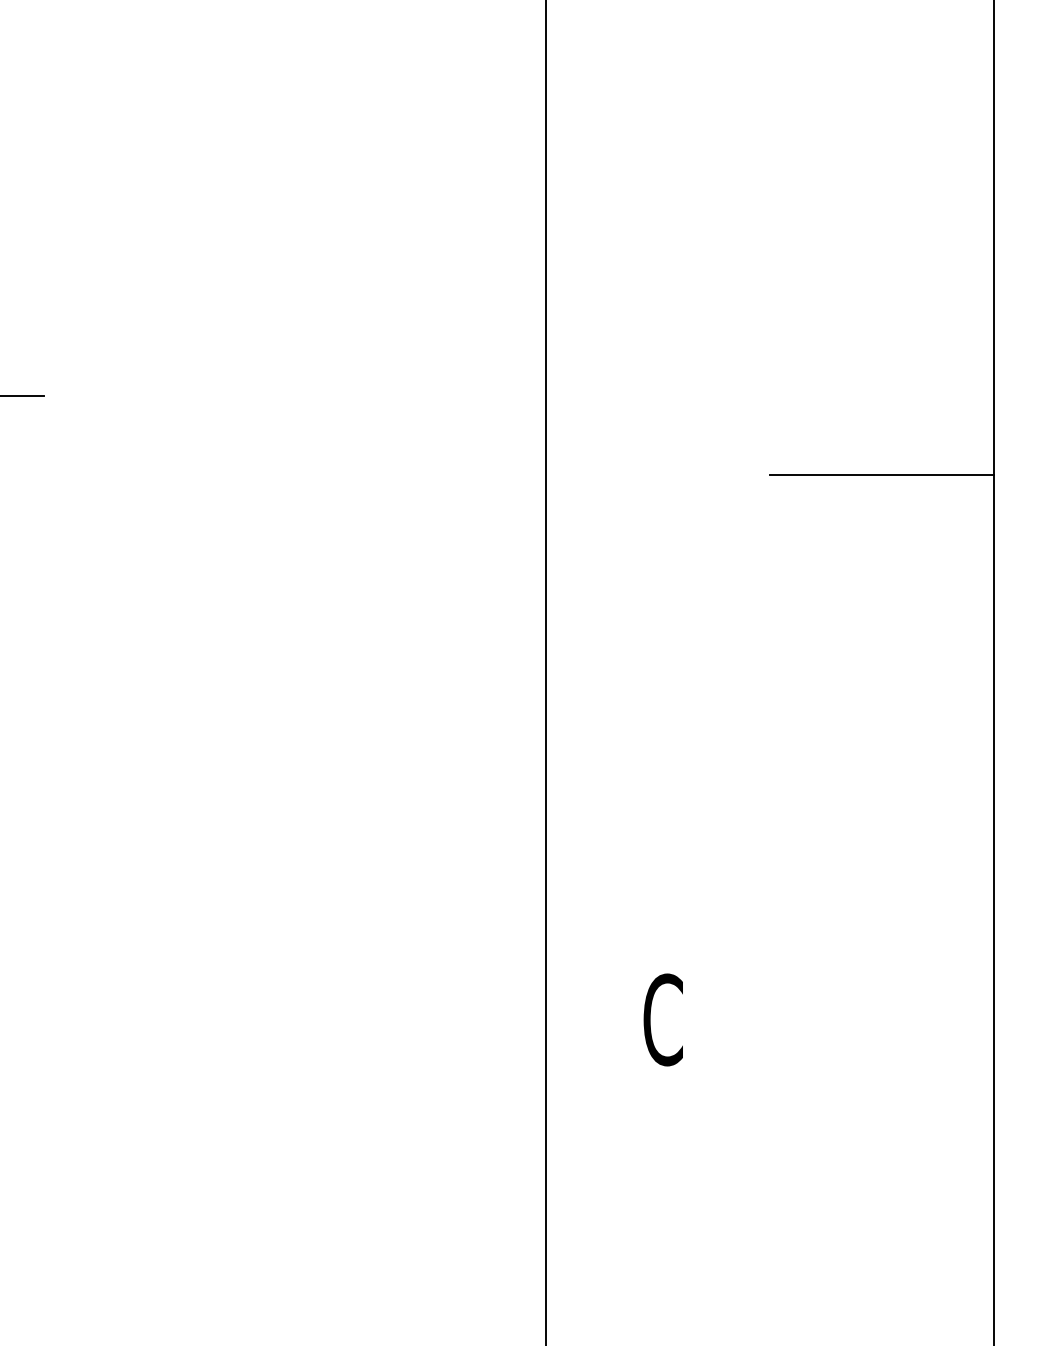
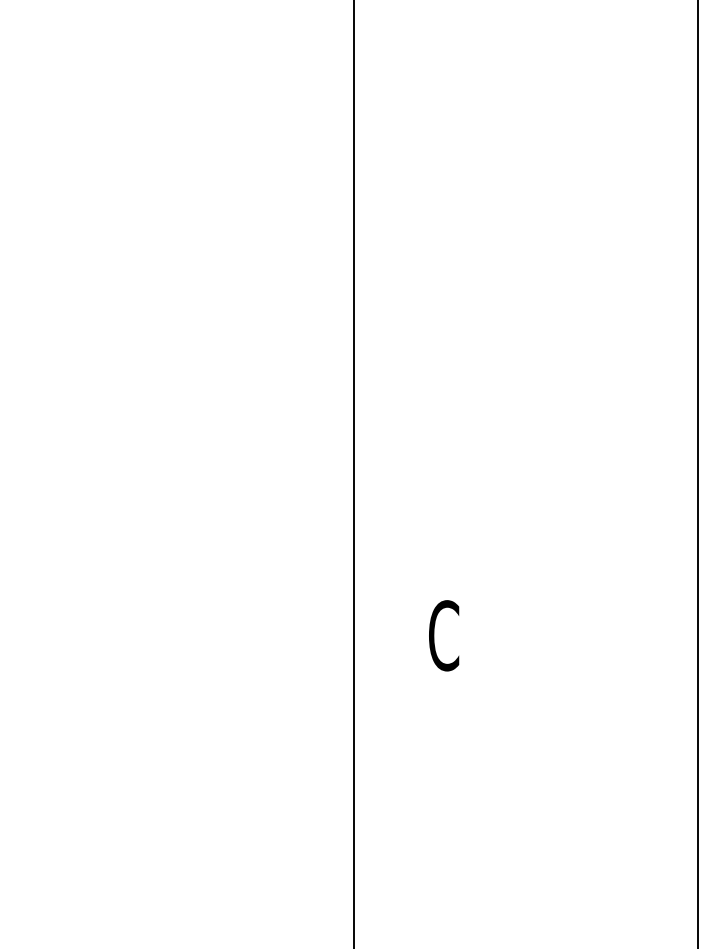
line: (882, 474) -> (612, 216), removed

